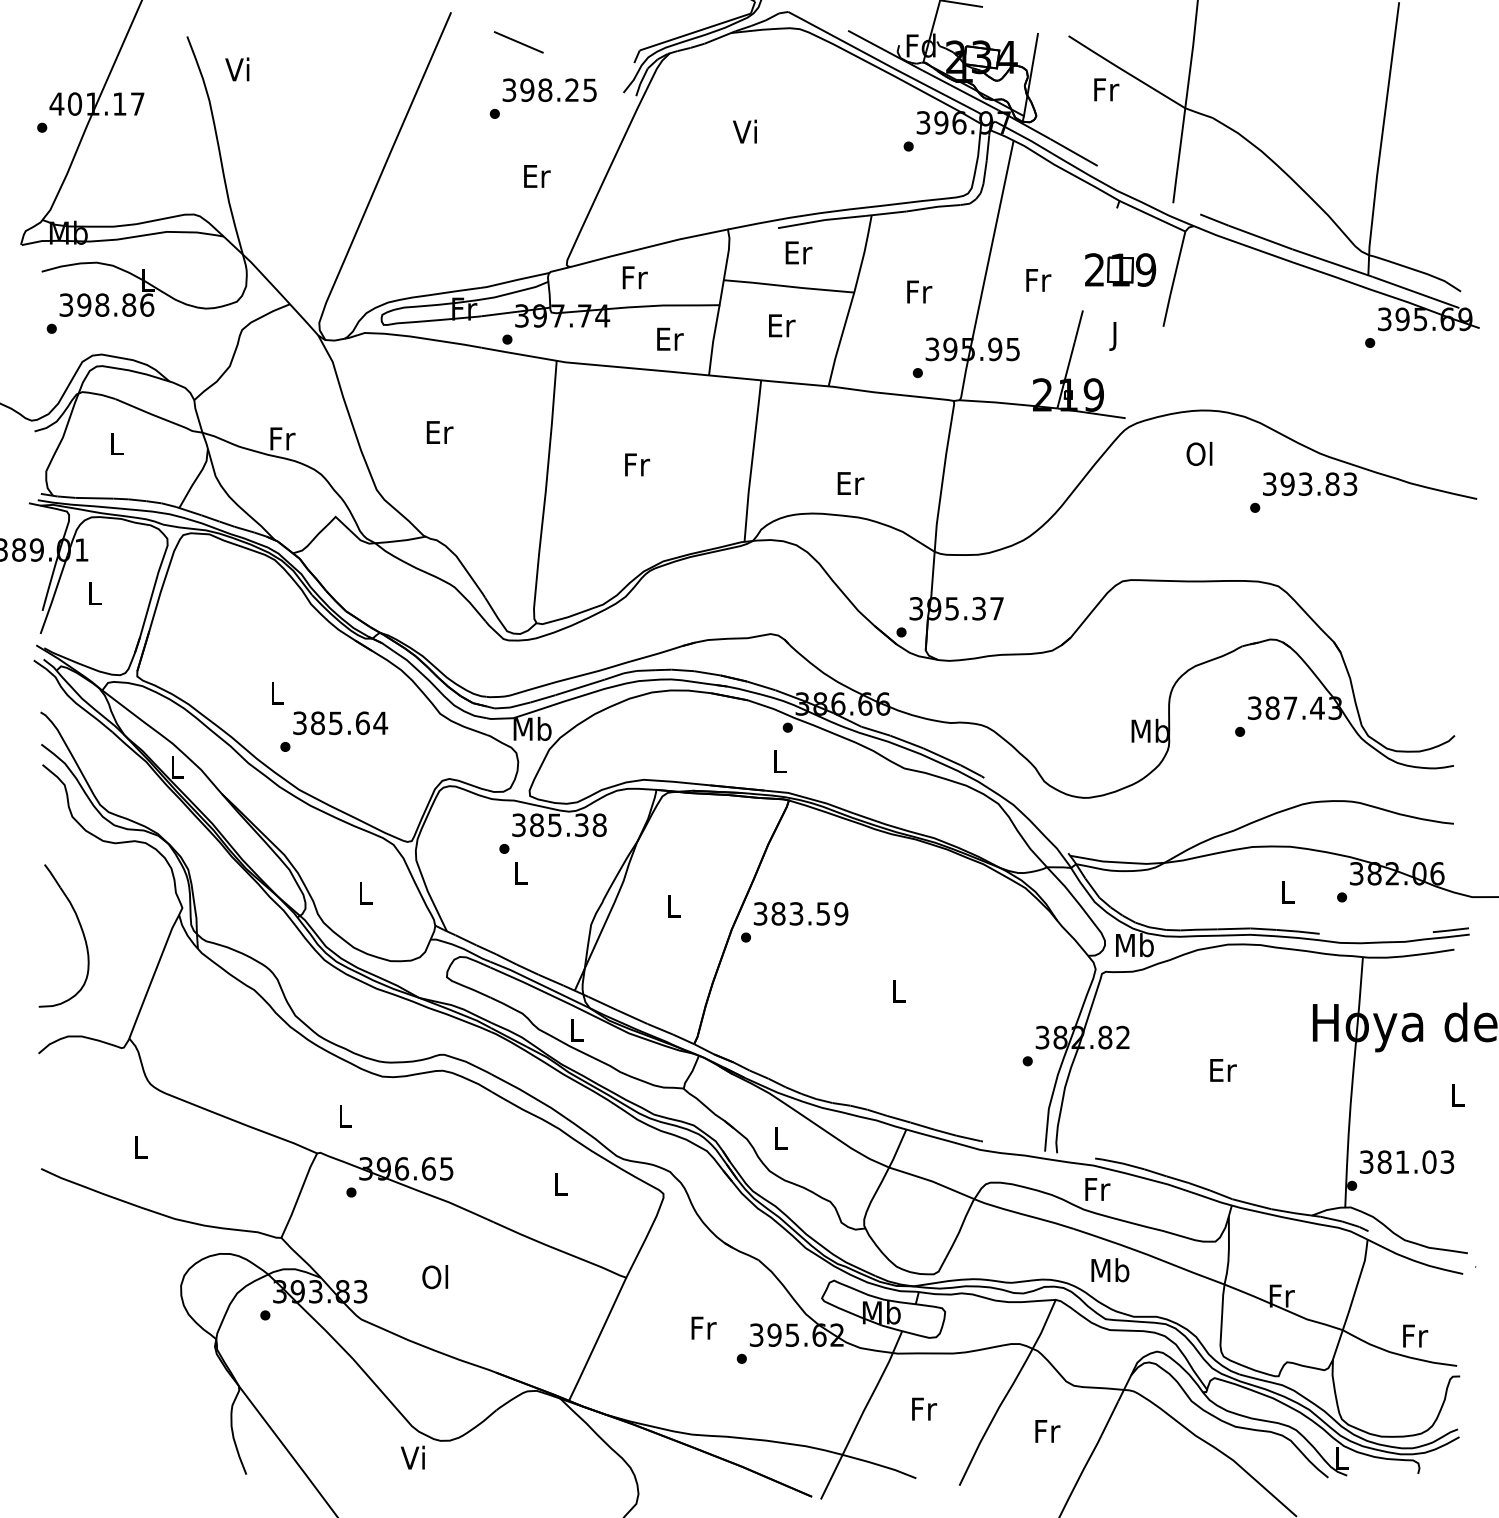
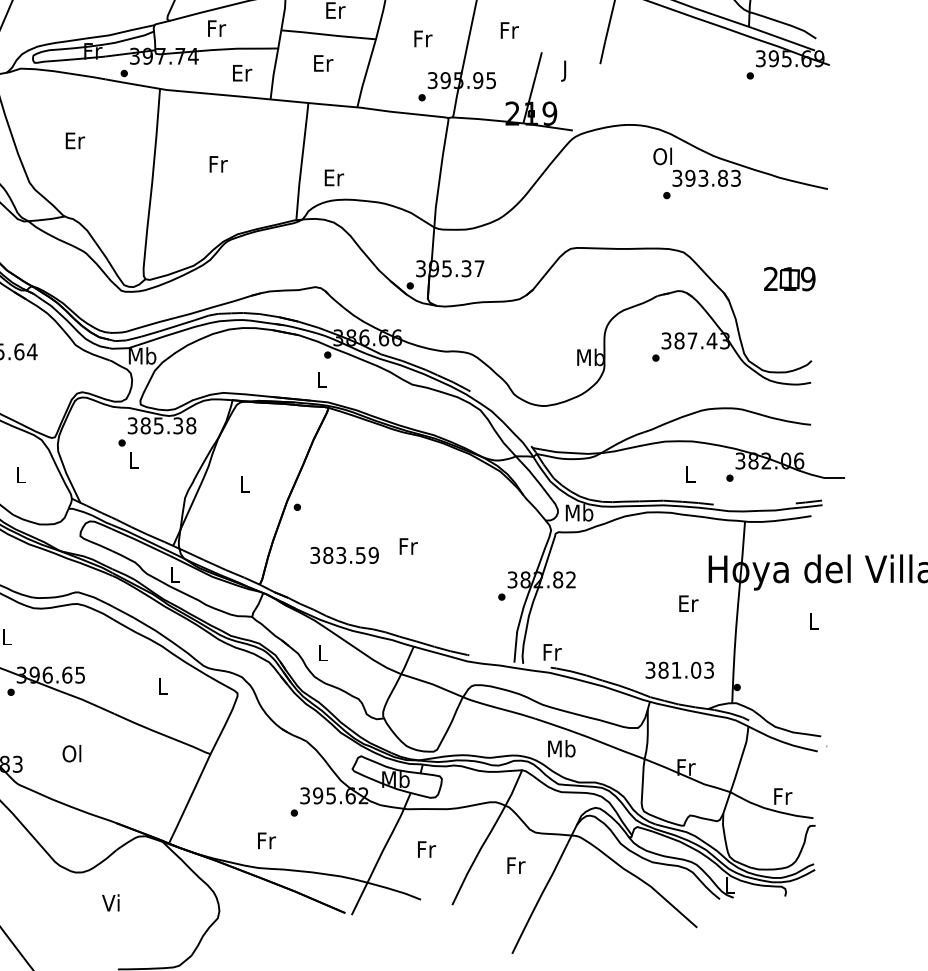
part: (1120, 269) -> (789, 278), moved
text: (1199, 453) -> (662, 156), moved
text: (850, 483) -> (334, 177), moved
text: (800, 913) -> (344, 555), moved
text: (899, 991) -> (408, 546), L -> Fr
text: (1223, 1070) -> (688, 603), moved
text: (1407, 1161) -> (680, 669), moved
text: (1097, 1189) -> (552, 652), moved
text: (703, 1327) -> (266, 840), moved
text: (412, 1457) -> (110, 902), moved

